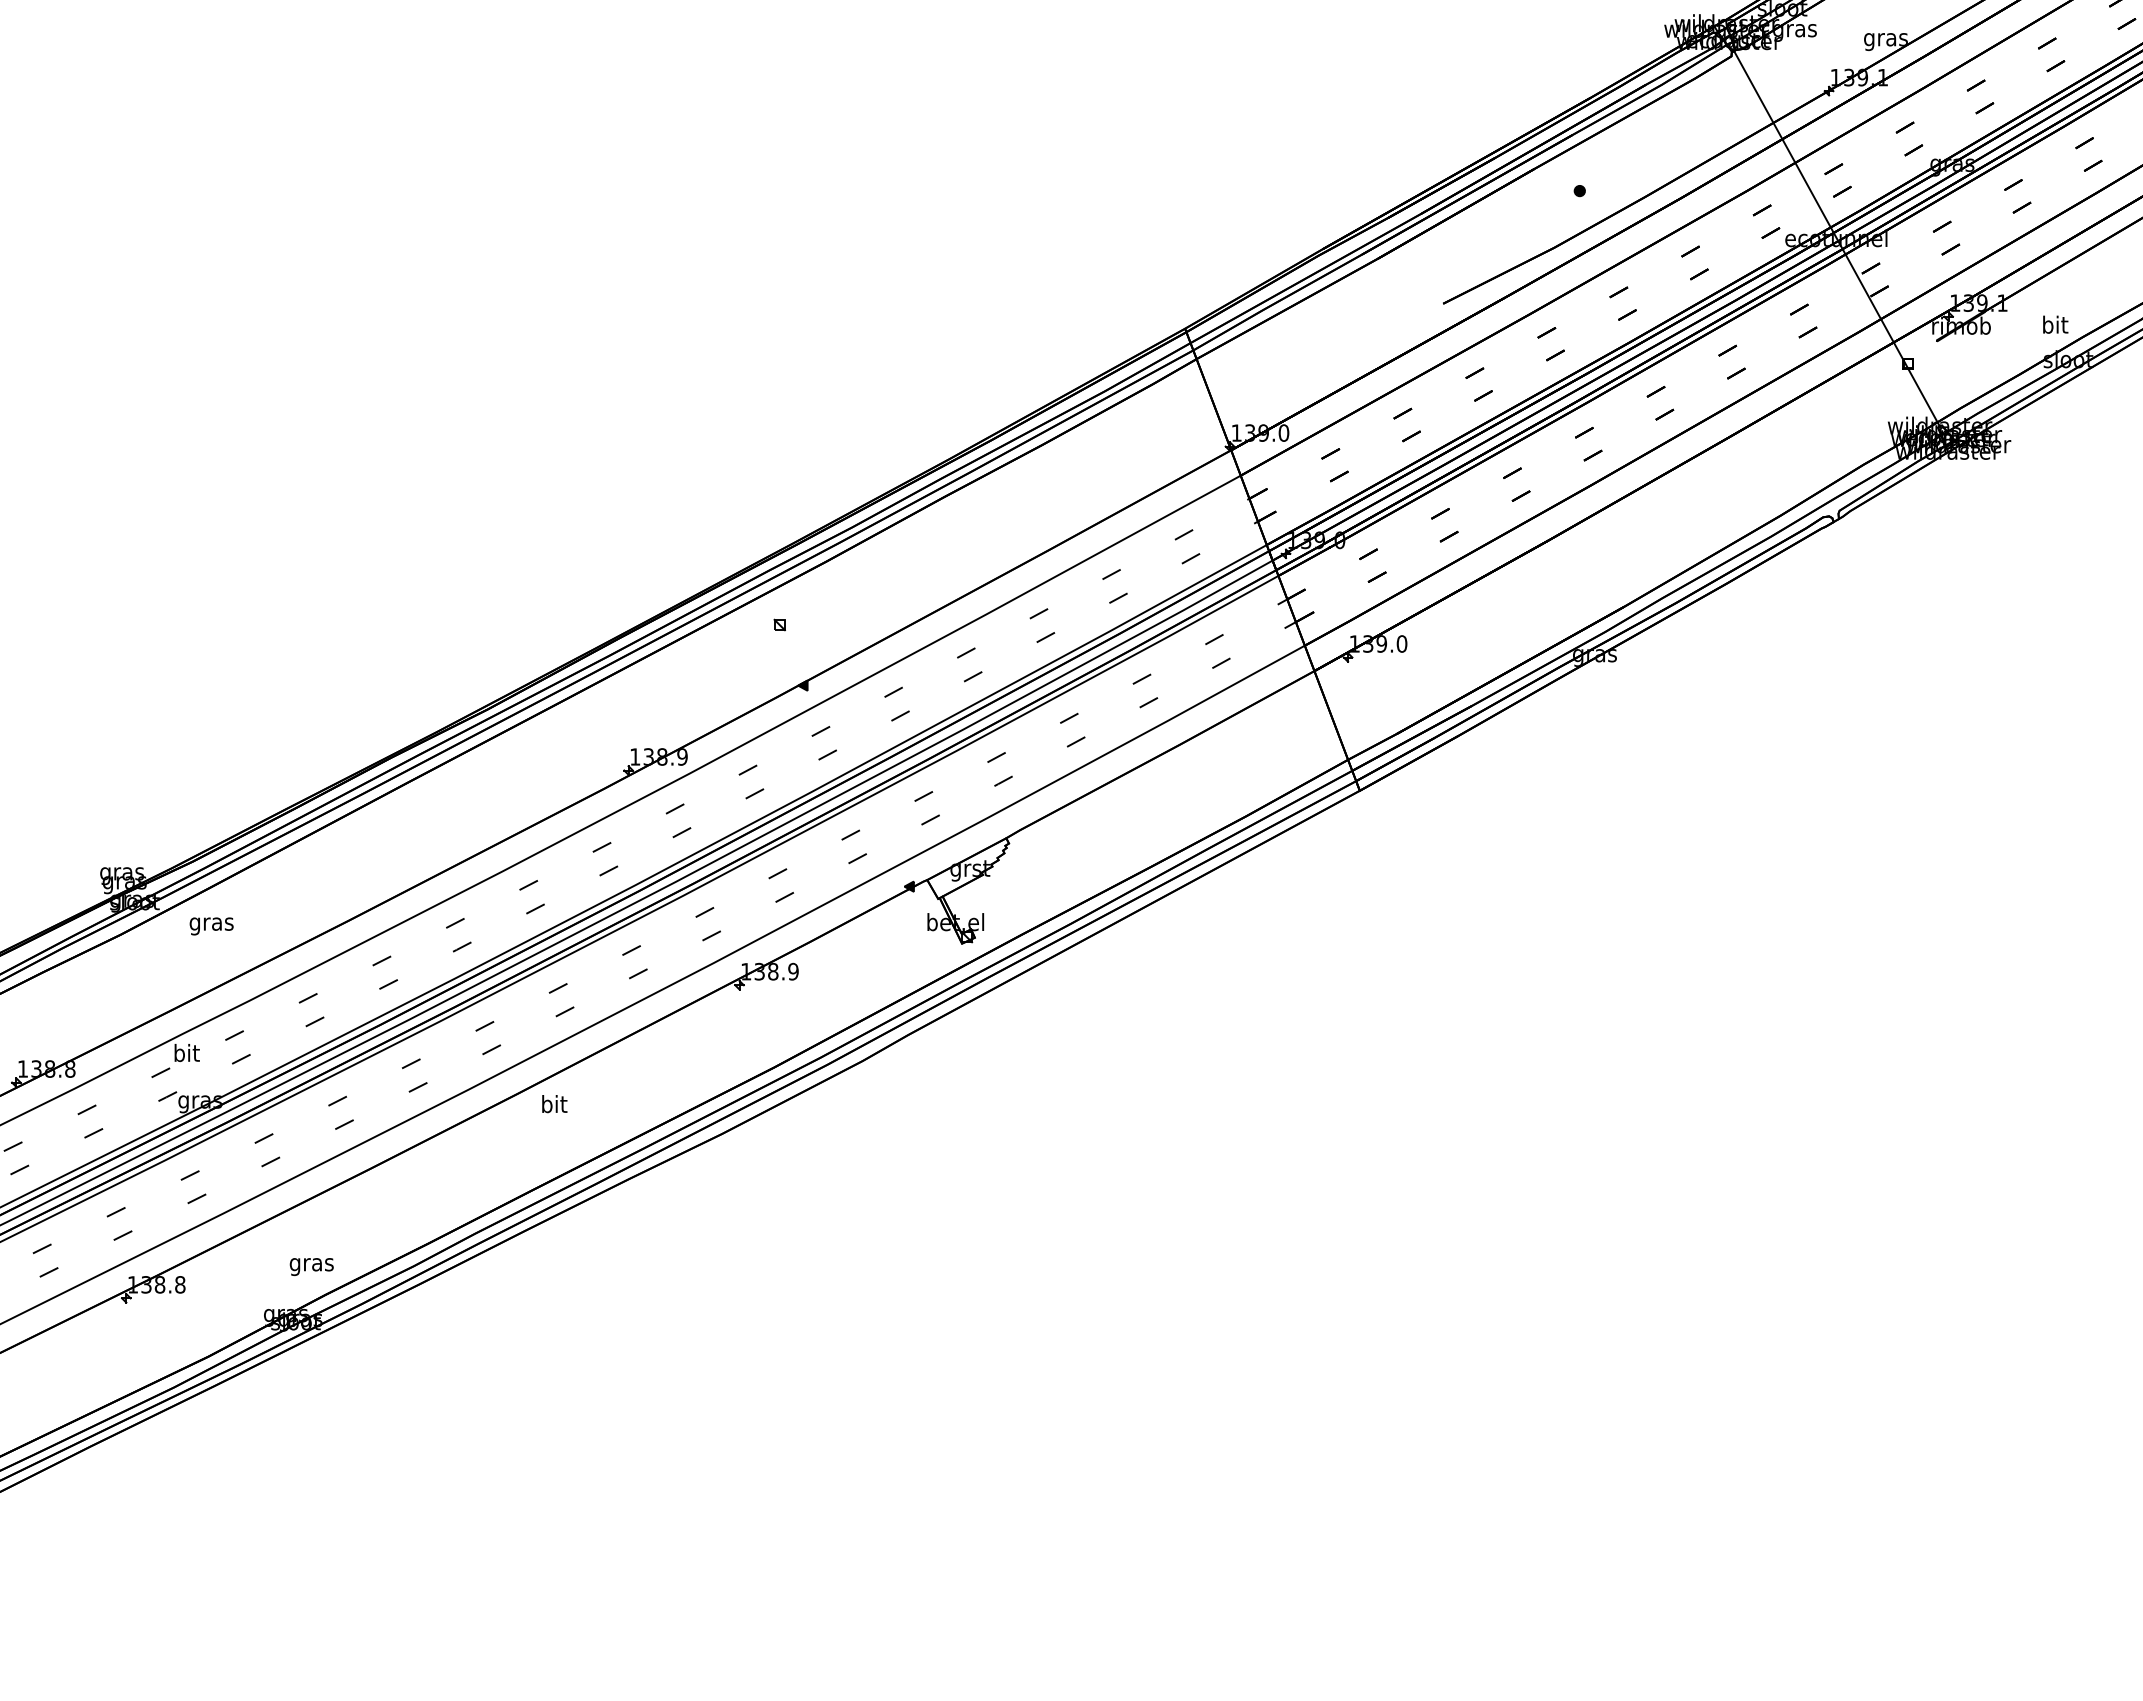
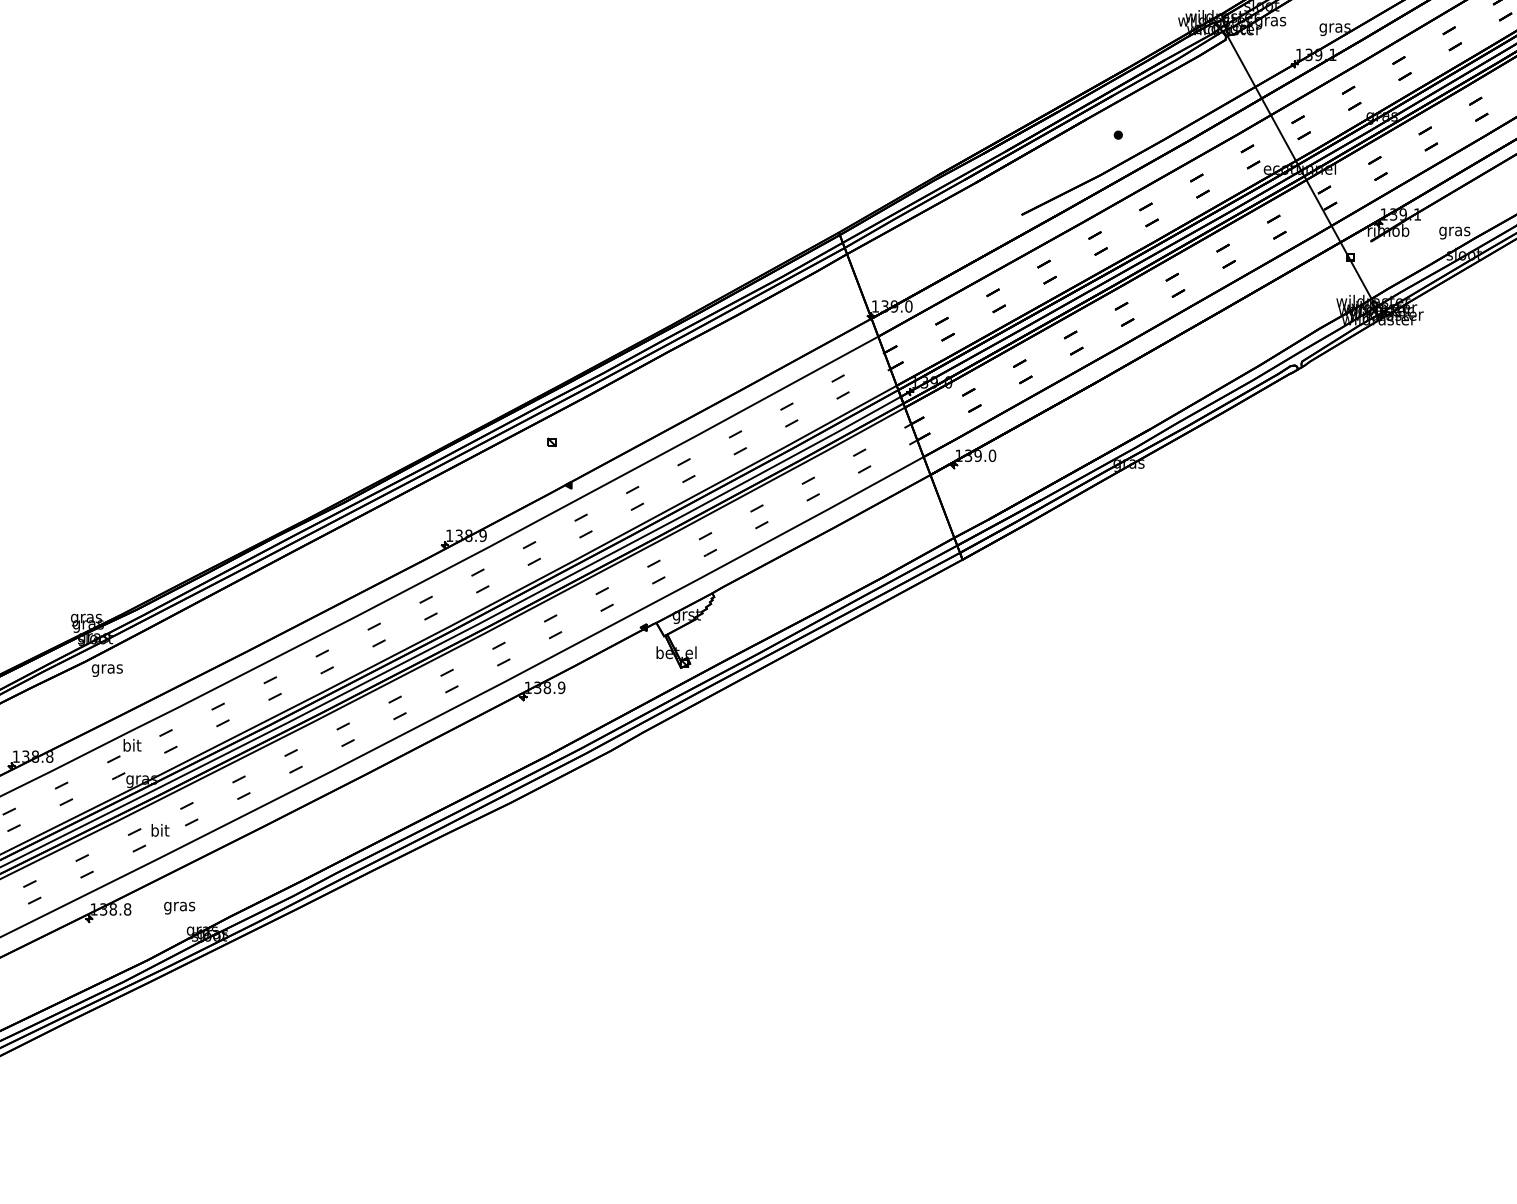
text: (2055, 326) -> (1455, 231), bit -> gras
text: (211, 926) -> (107, 670), moved
text: (554, 1104) -> (160, 830), moved
text: (311, 1266) -> (179, 907), moved

